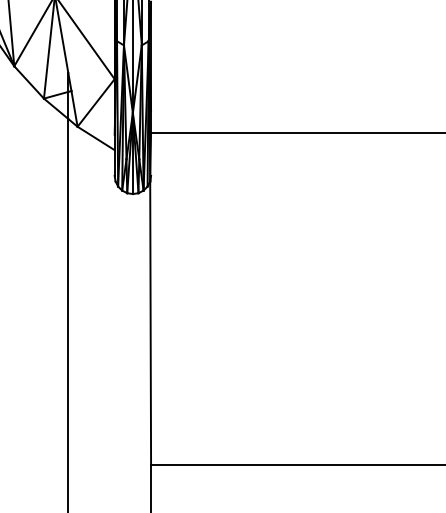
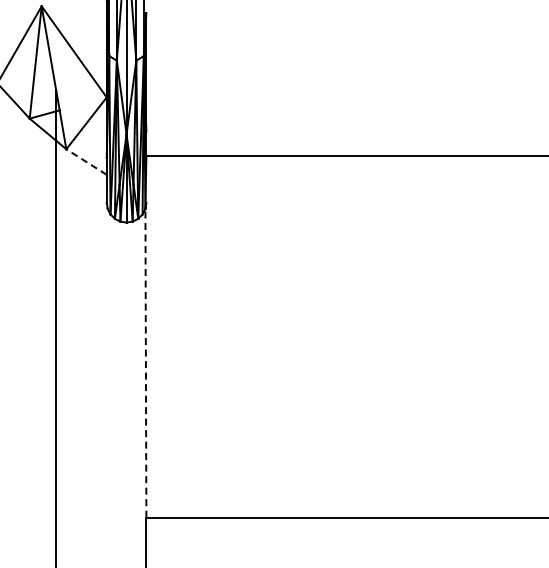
line: (96, 138) -> (86, 162), solid -> dashed
line: (150, 322) -> (145, 362), solid -> dashed

